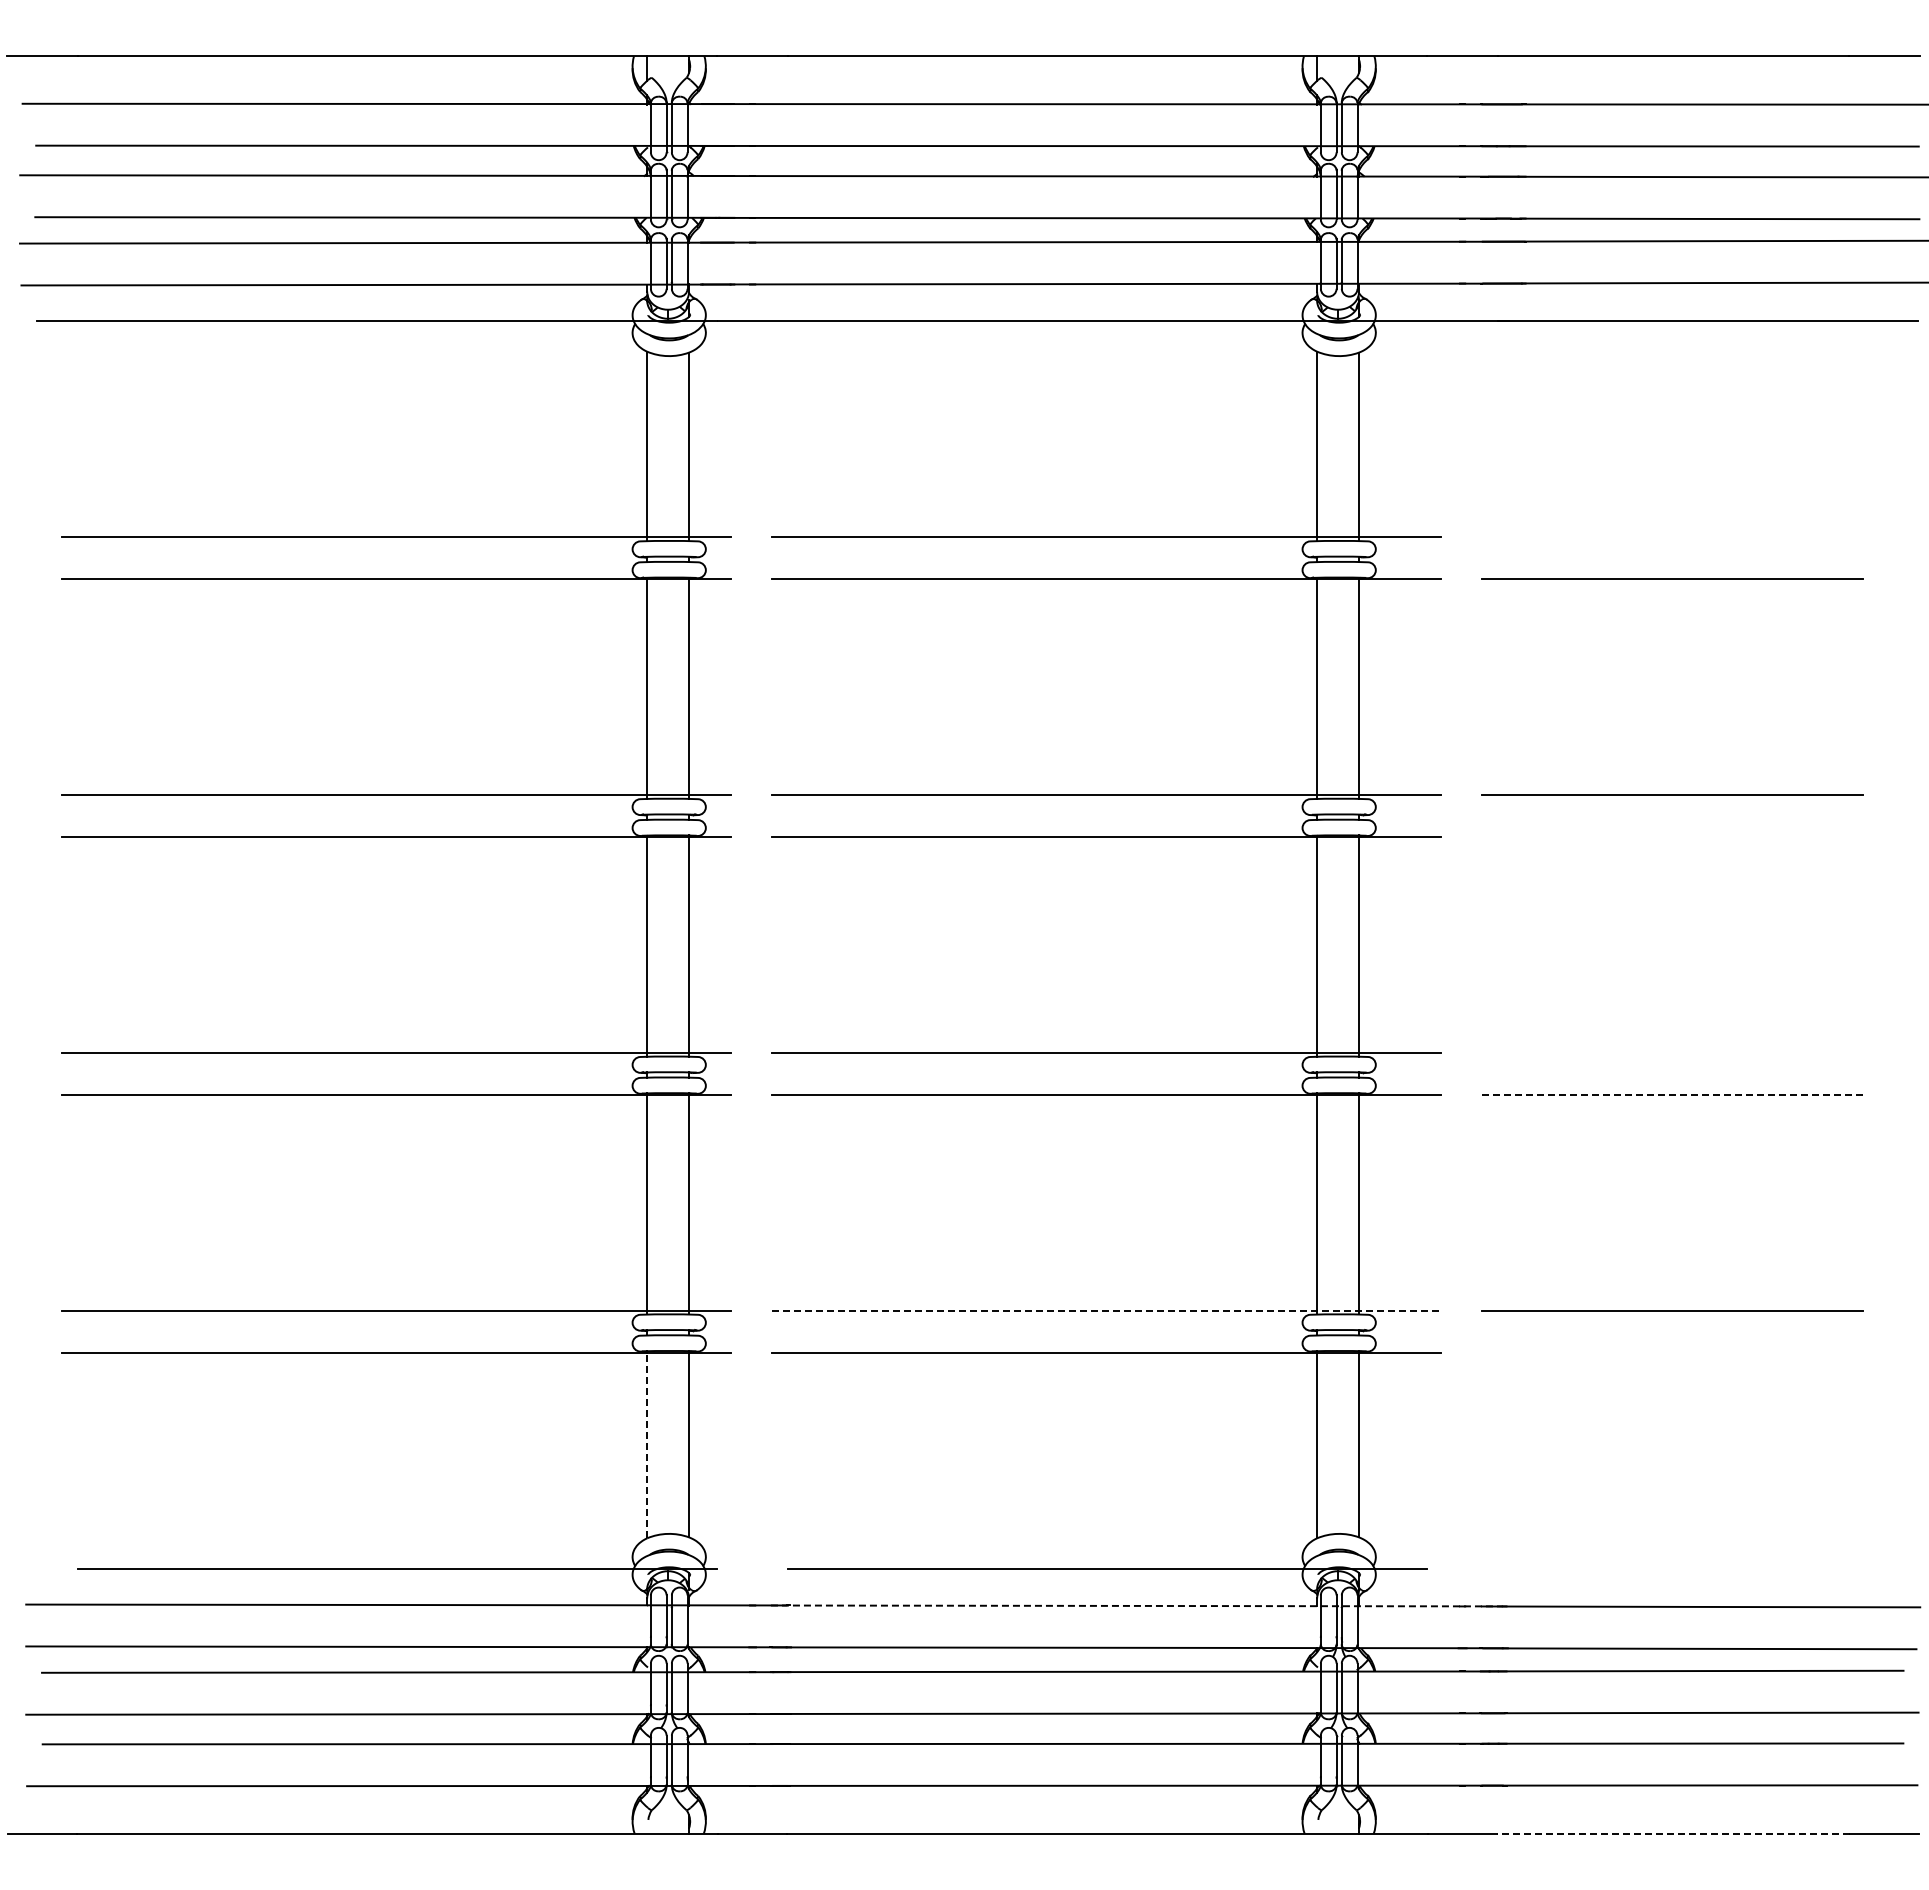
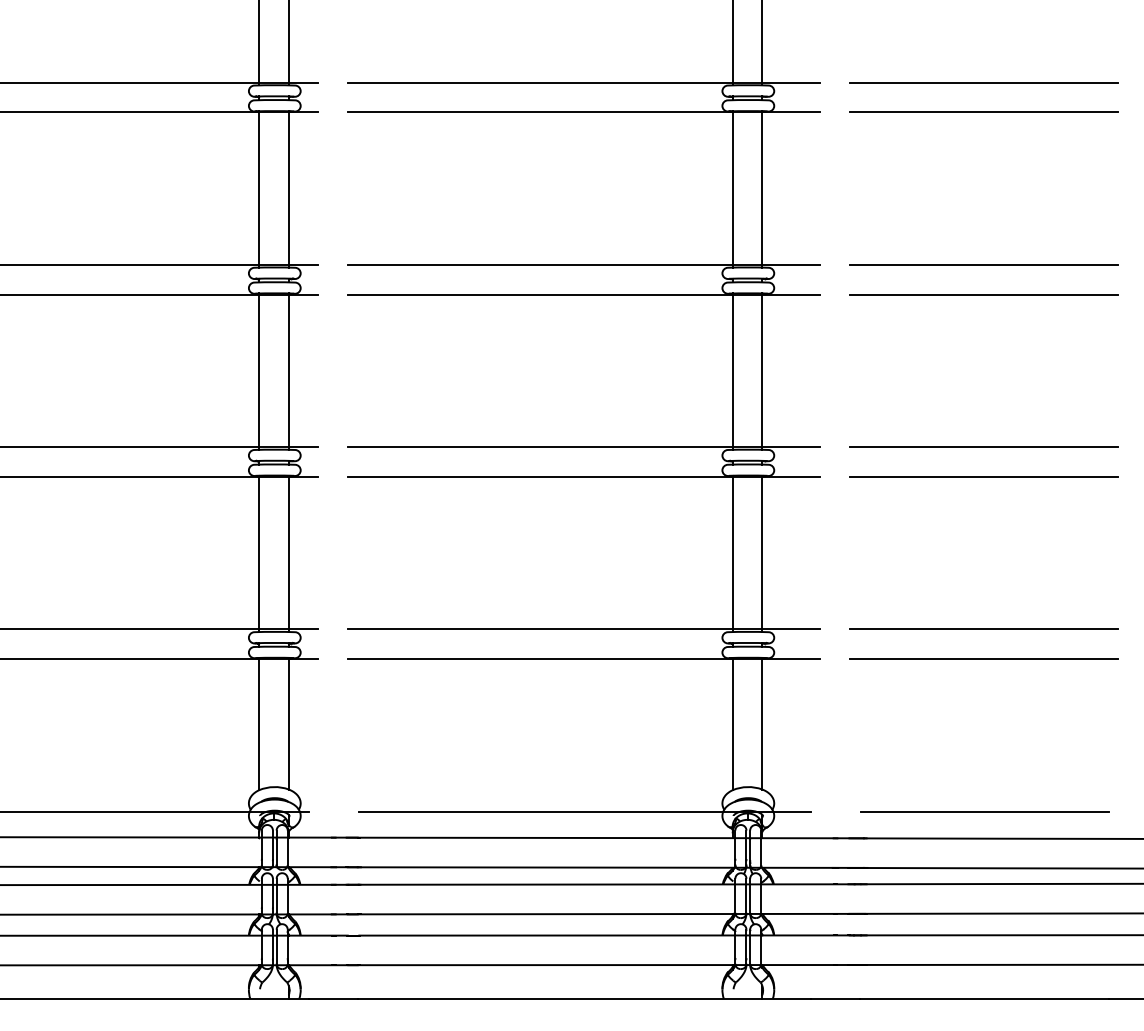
line: (1672, 536) -> (983, 82), added
line: (1672, 837) -> (983, 294), added
line: (1672, 1052) -> (983, 446), added
line: (1671, 1094) -> (983, 476), dashed -> solid
line: (1106, 1310) -> (583, 629), dashed -> solid
line: (1672, 1352) -> (983, 658), added
line: (647, 1445) -> (259, 724), dashed -> solid
line: (1673, 1568) -> (984, 811), added
line: (1136, 1605) -> (605, 837), dashed -> solid
line: (1673, 1833) -> (984, 998), dashed -> solid

